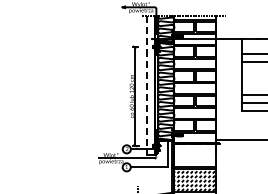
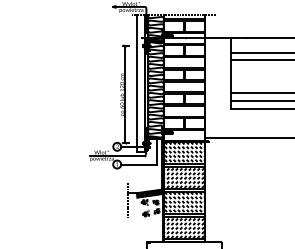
line: (147, 86) -> (137, 84), dashed -> solid
hatch: (195, 156) -> (184, 153), added

